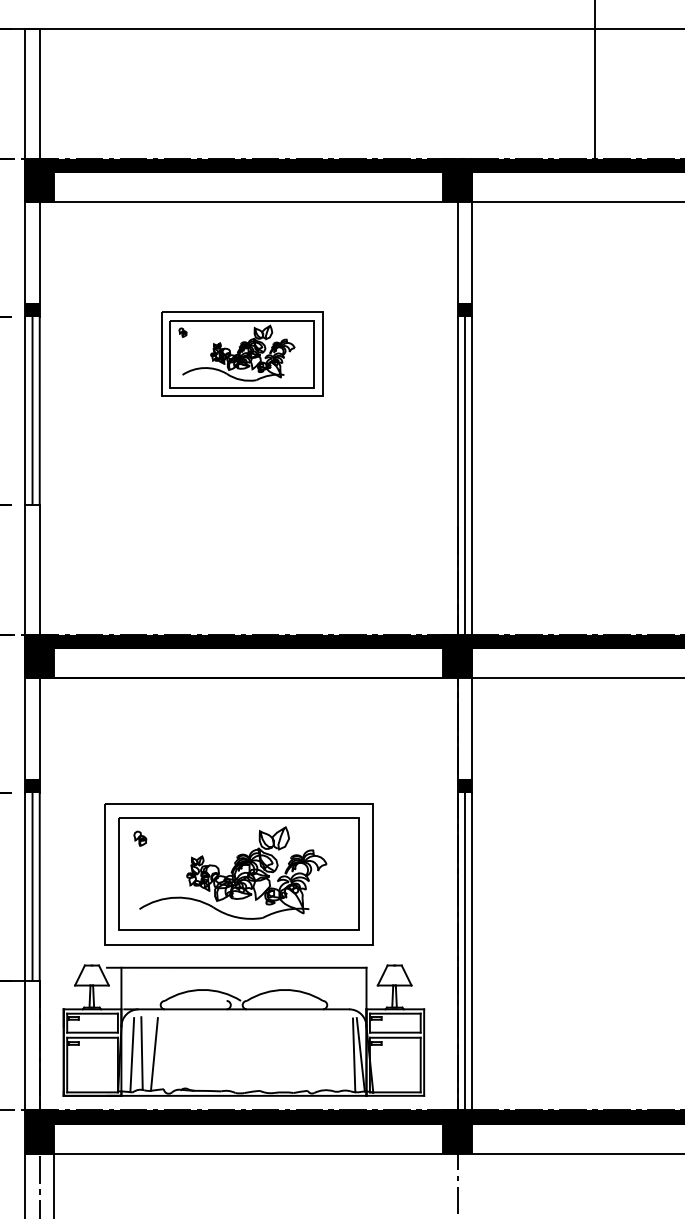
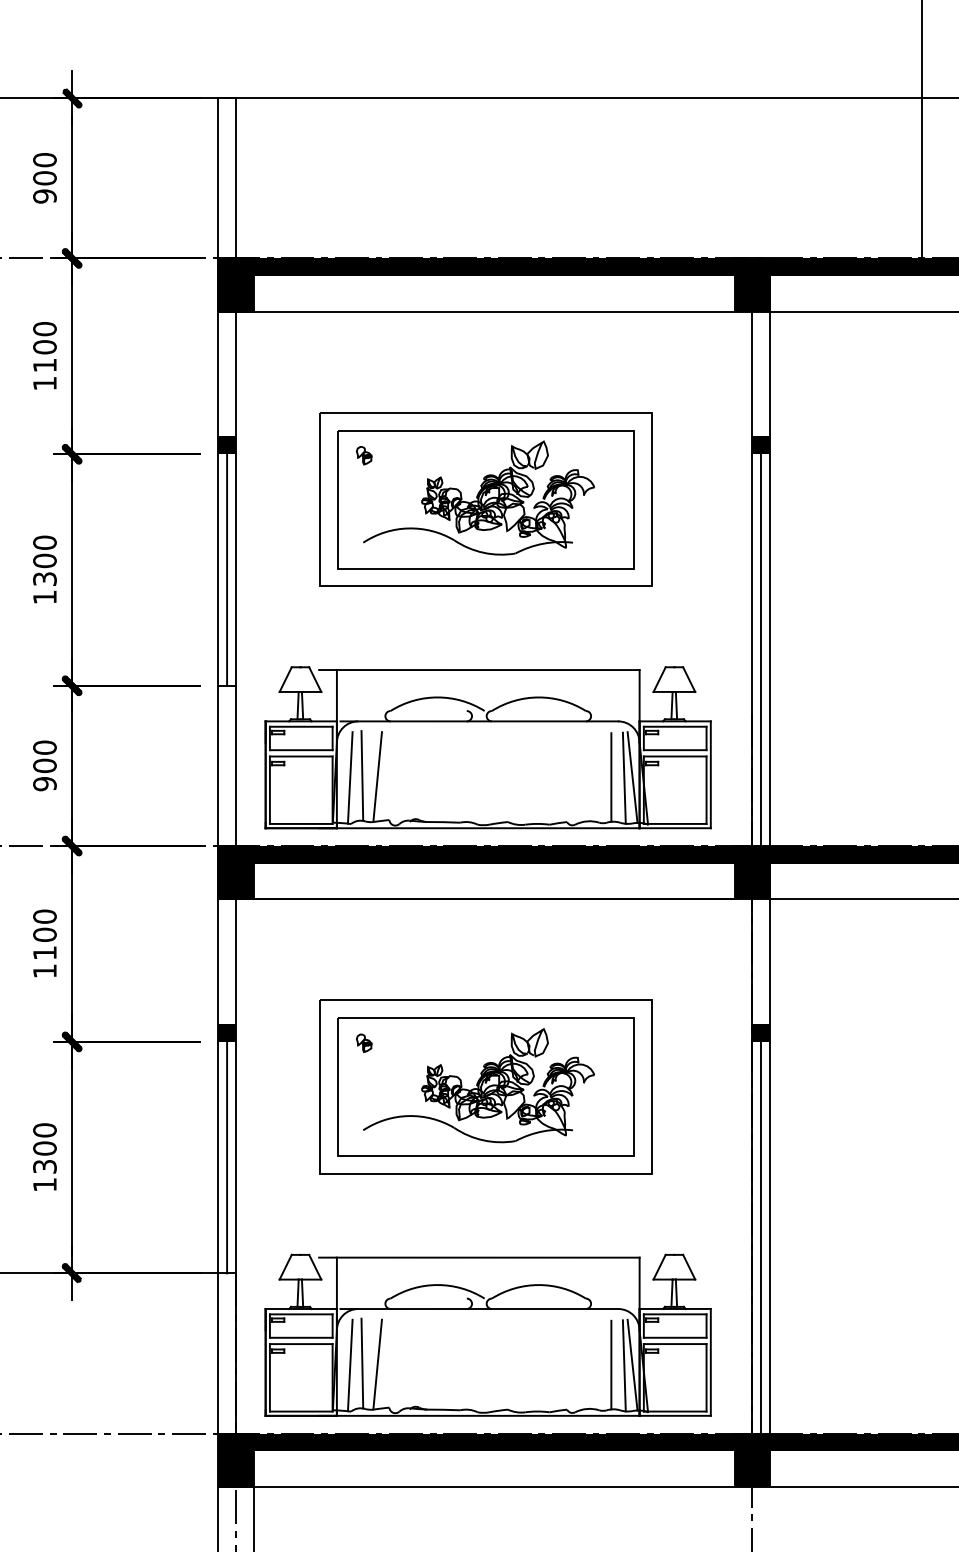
part: (241, 353) -> (485, 499), size x1.67
part: (243, 554) -> (487, 747), added
part: (238, 873) -> (485, 1086), moved
line: (343, 1054) -> (611, 1364), added

